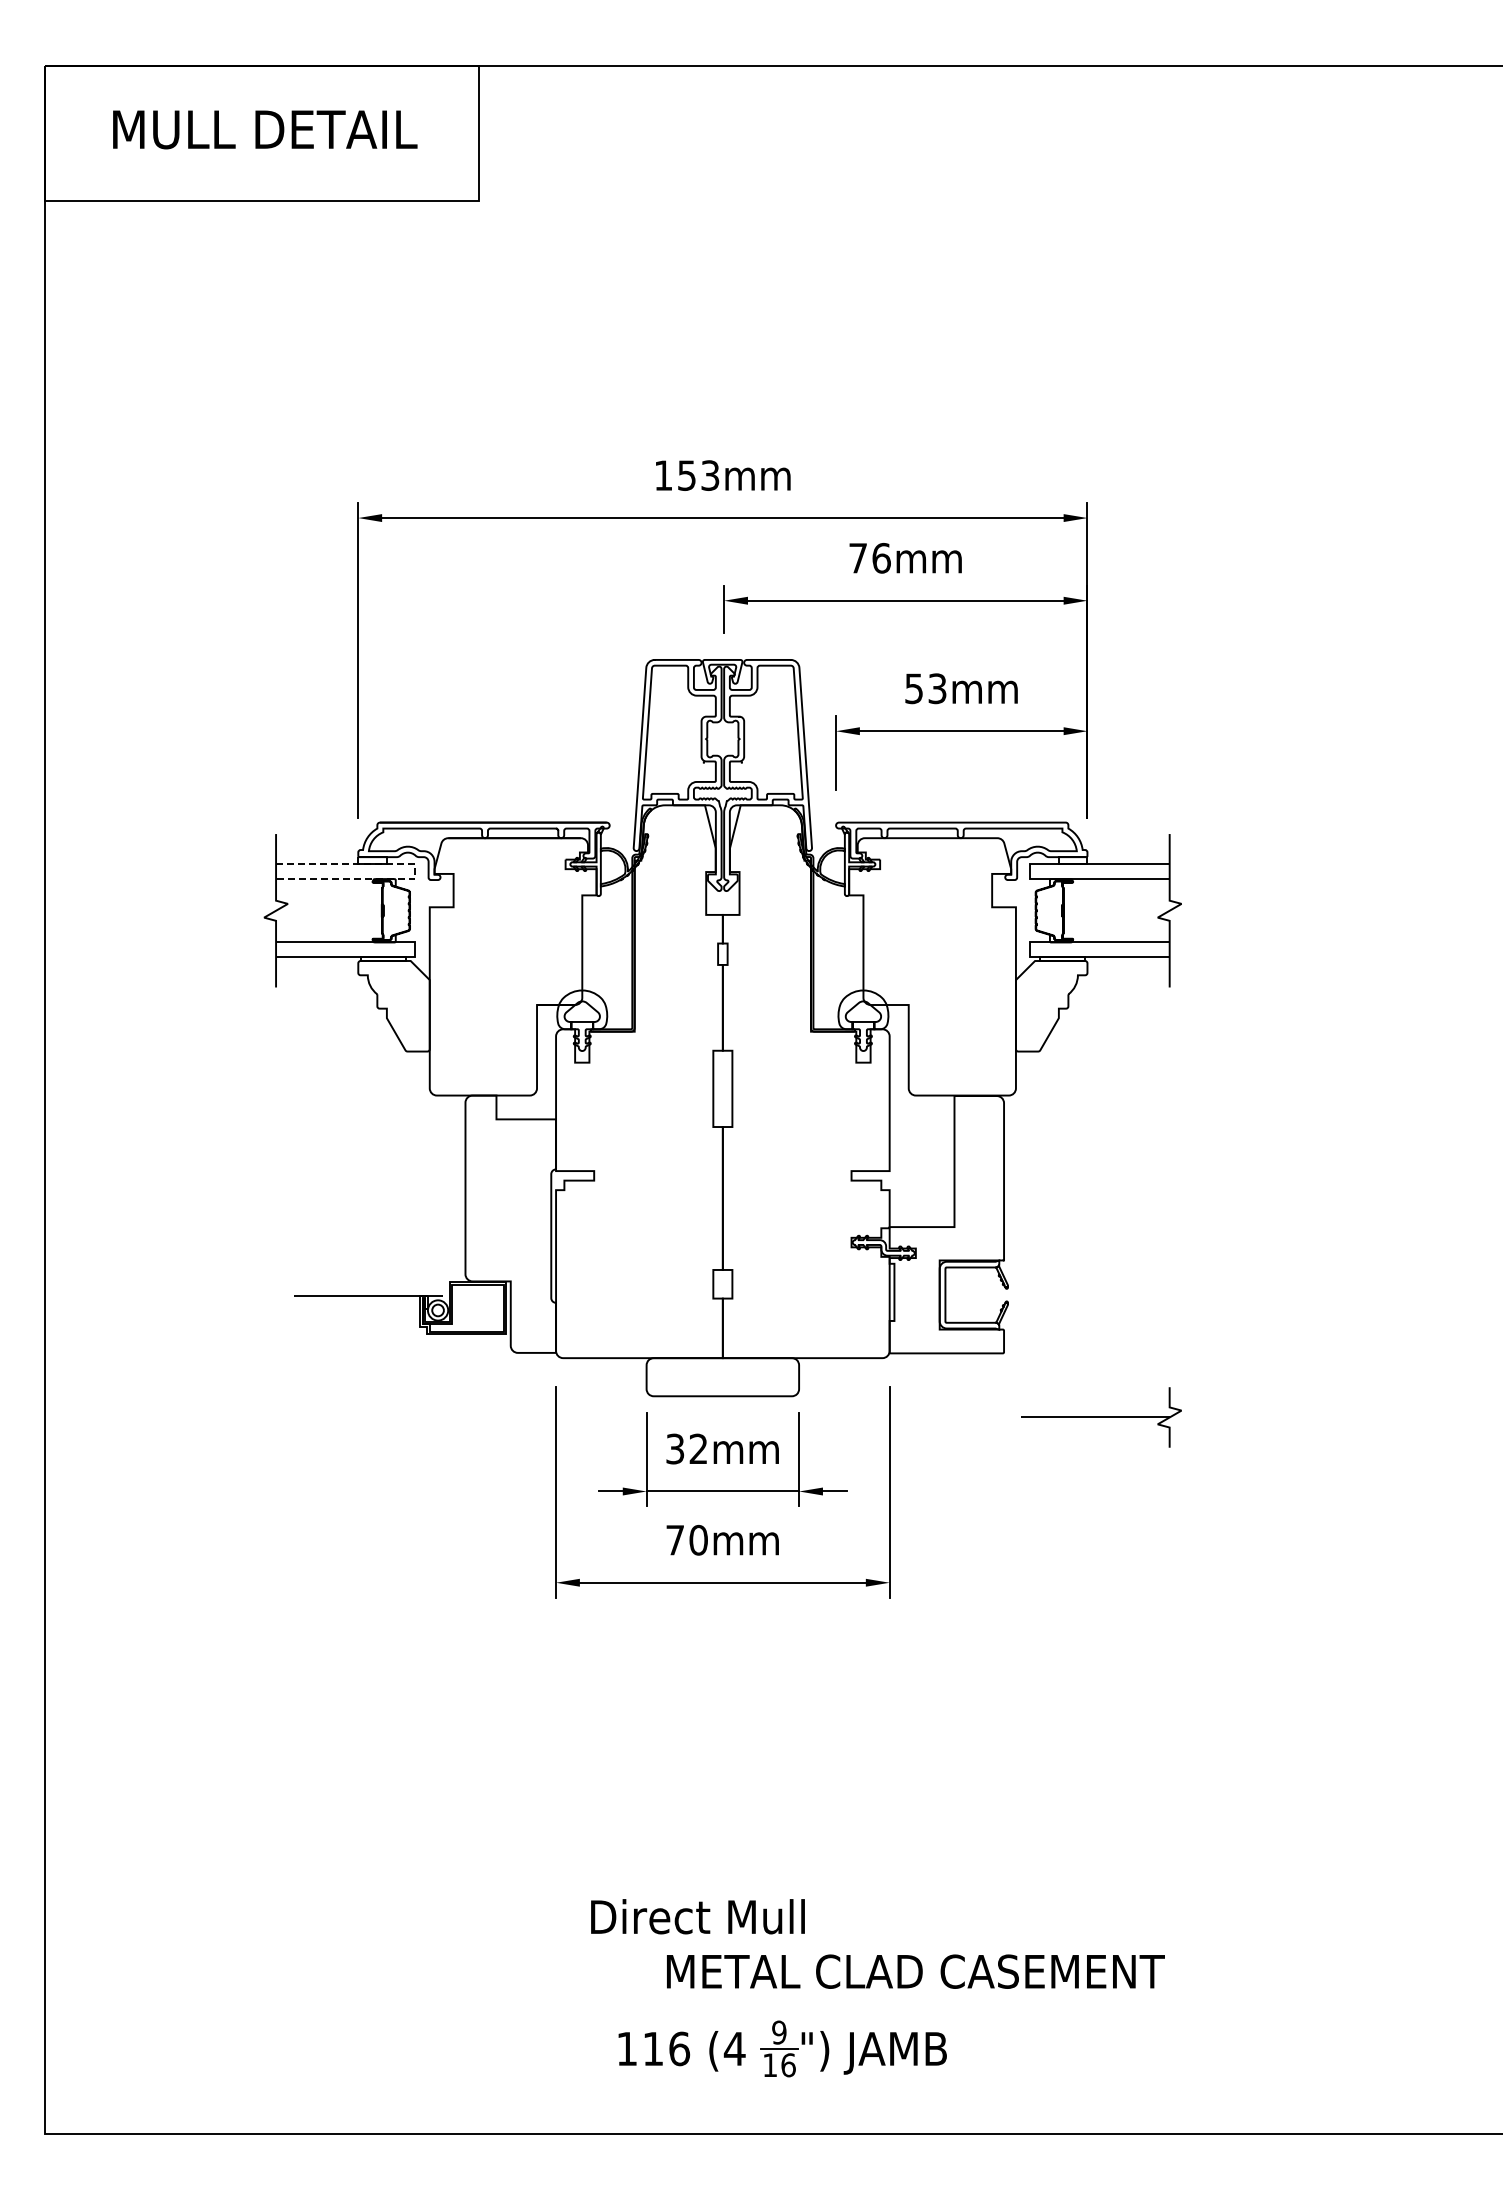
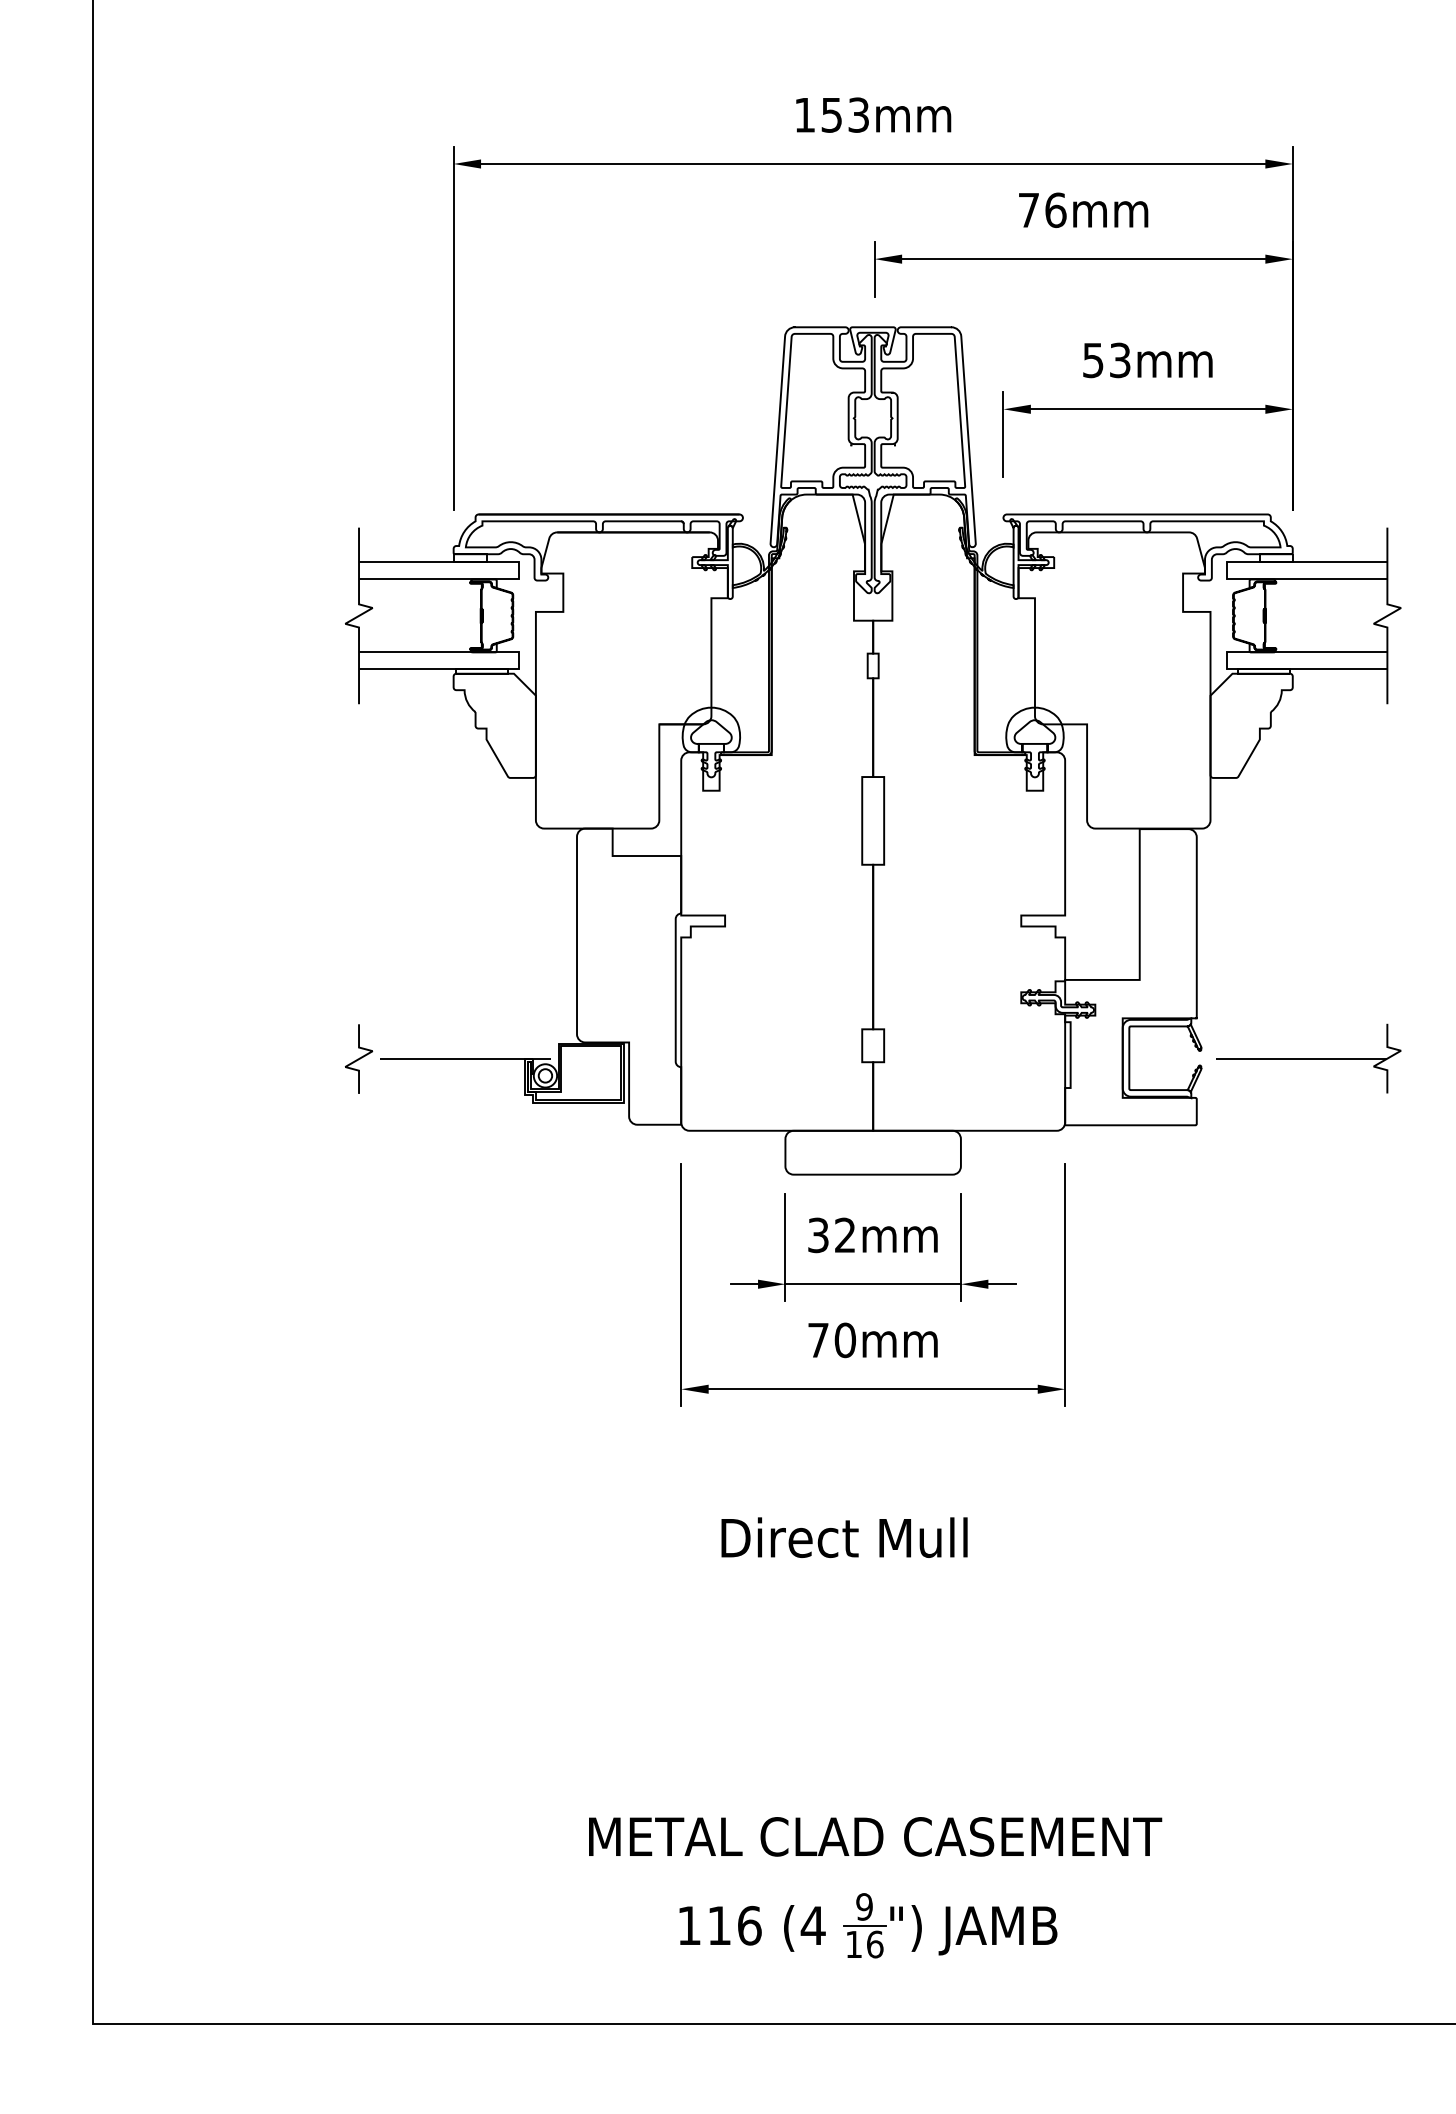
line: (415, 872) -> (519, 571), dashed -> solid
curve: (275, 1295) -> (358, 1058), added
part: (1101, 1417) -> (1308, 1058), moved
text: (697, 1916) -> (844, 1537), moved
text: (915, 1971) -> (875, 1836), moved
part: (782, 2048) -> (868, 1925), moved

